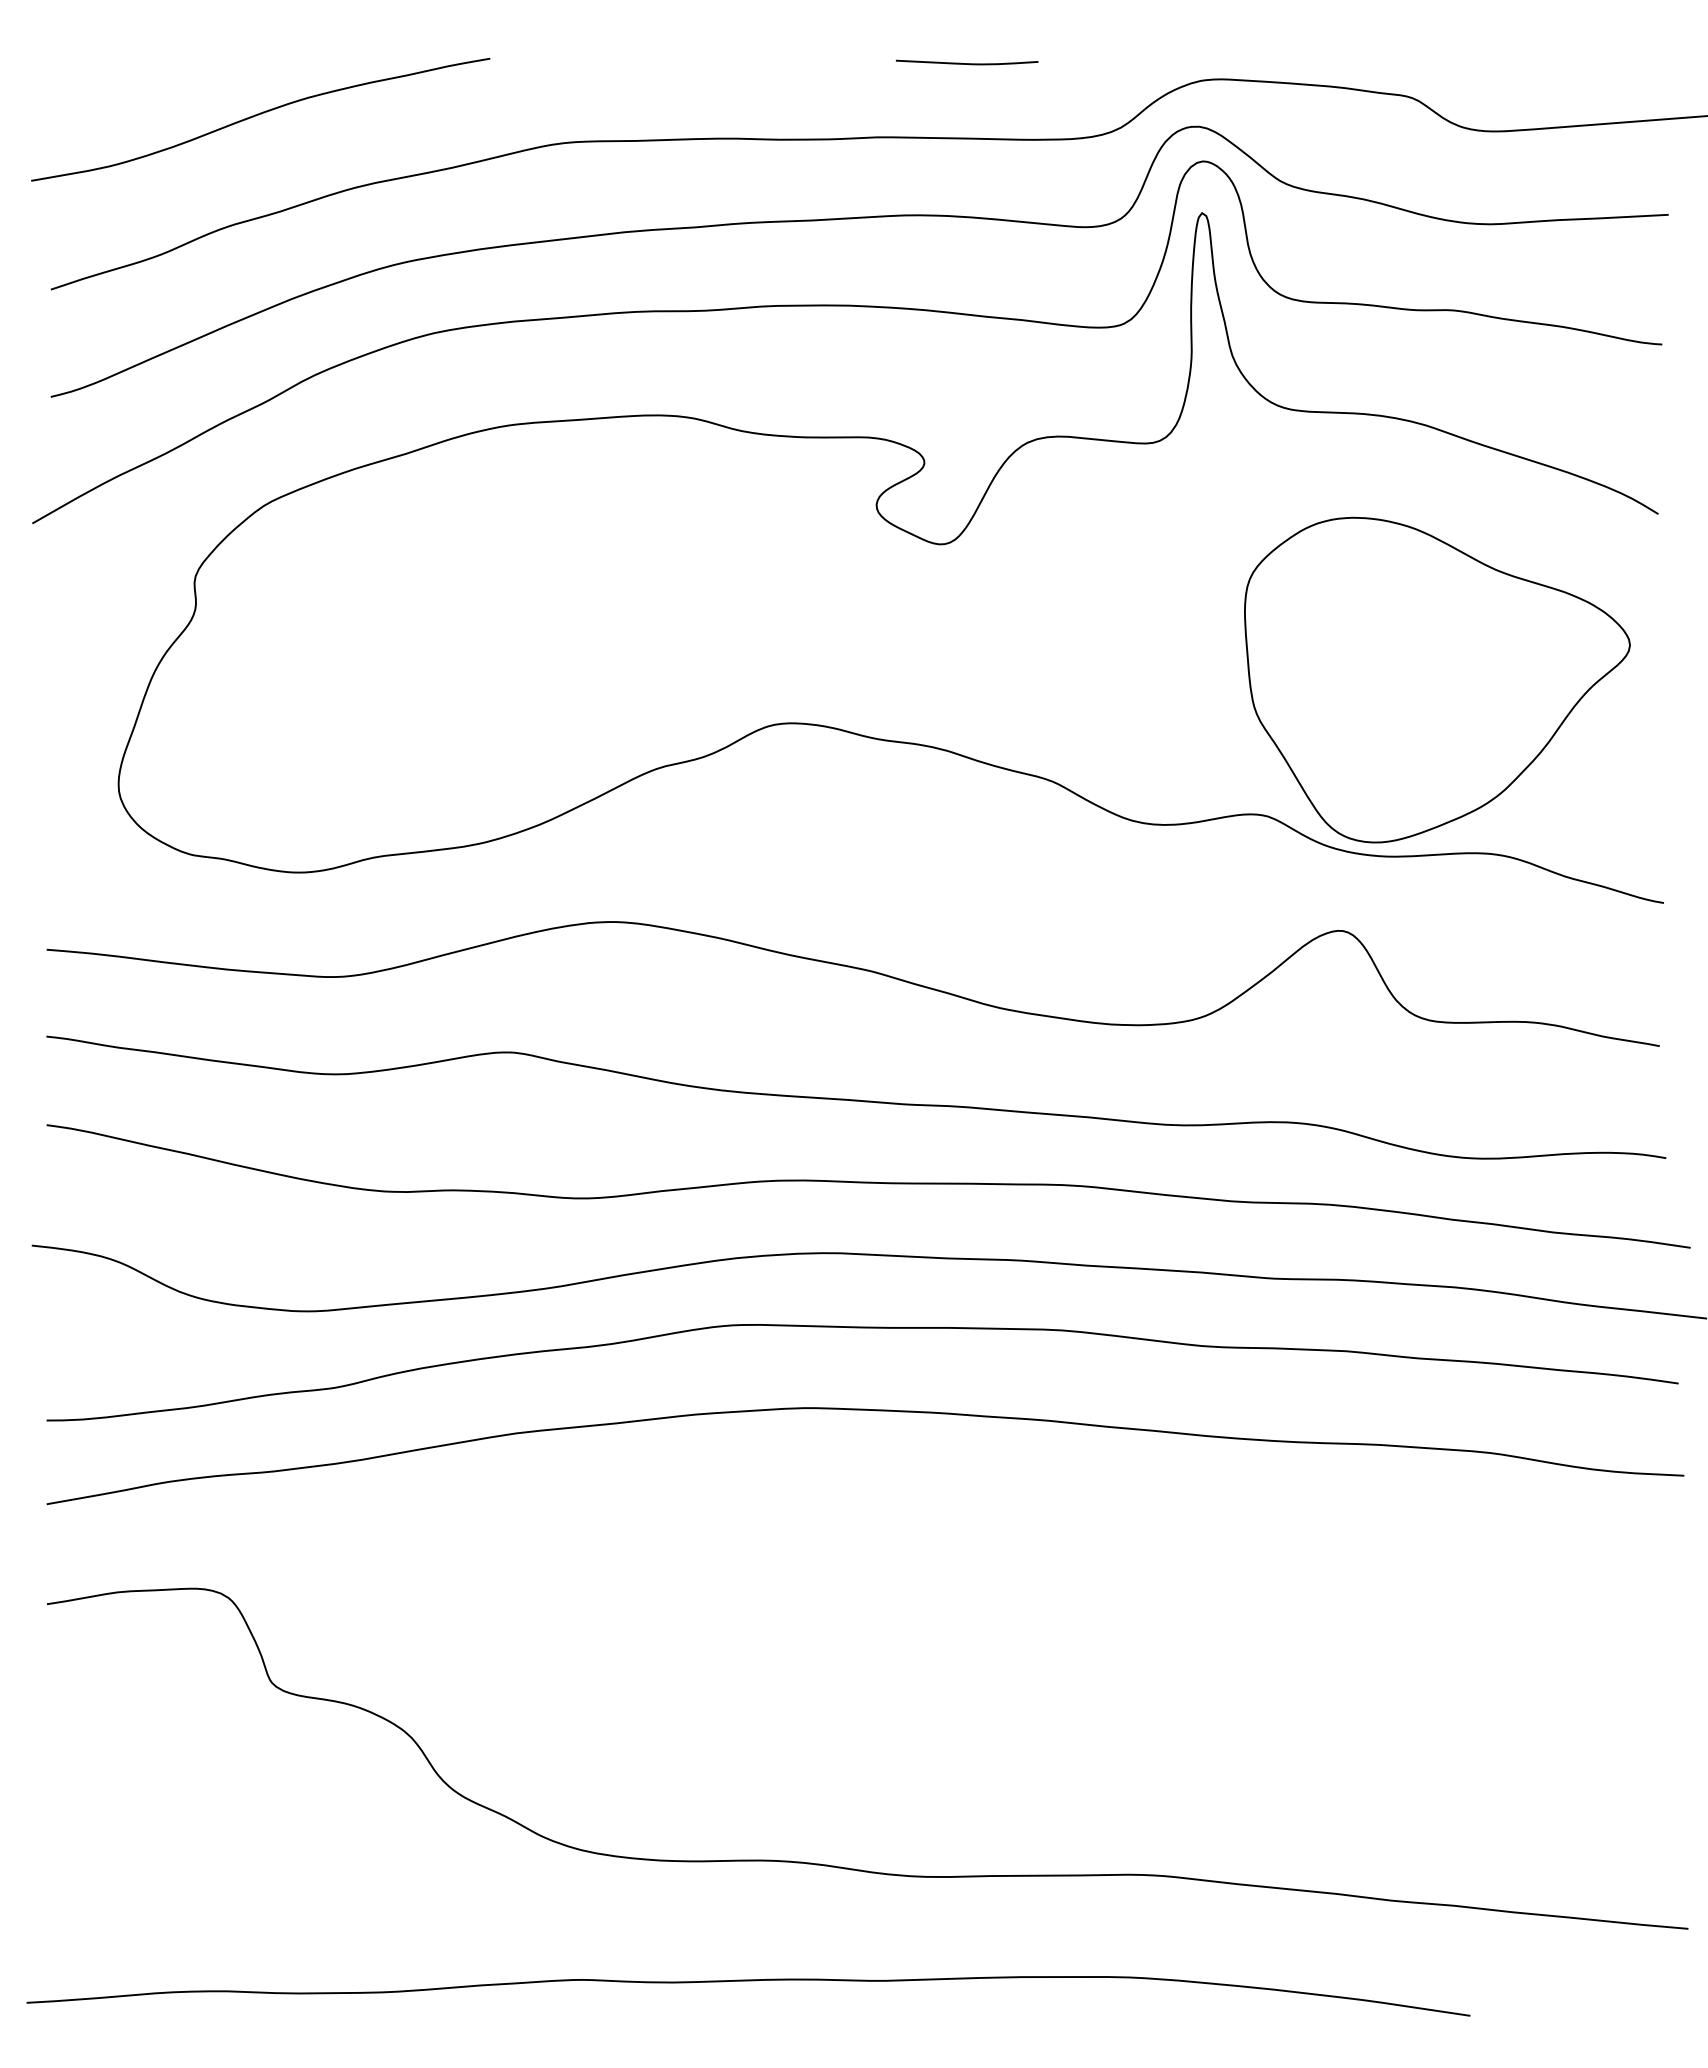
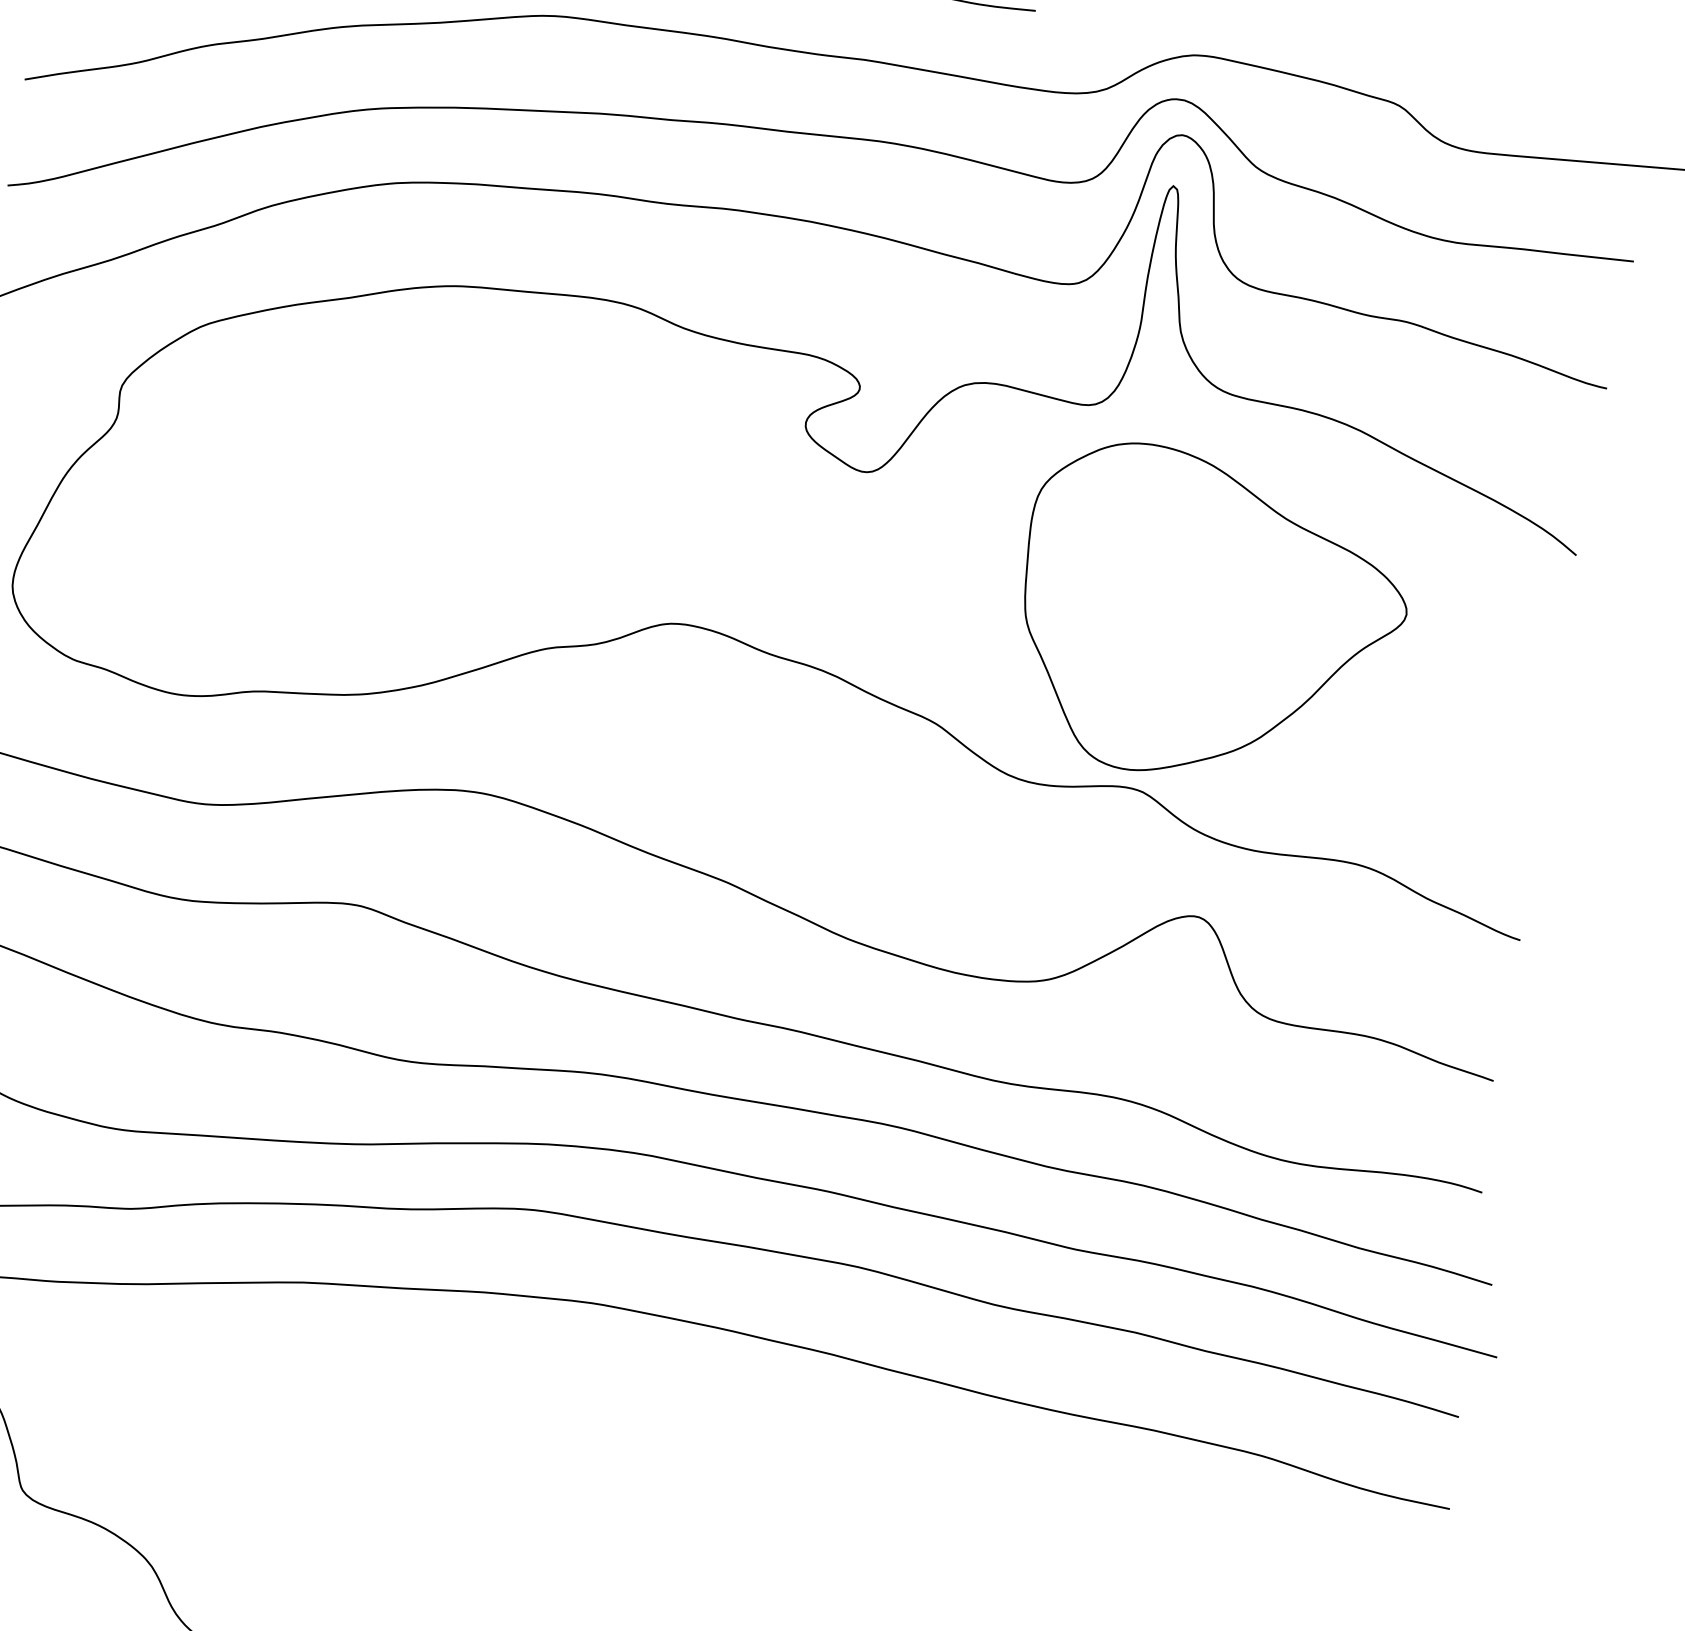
part: (1437, 679) -> (1211, 617), moved

